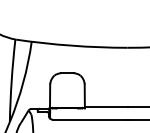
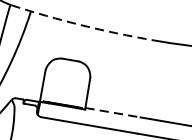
arc: (71, 45) -> (81, 25), solid -> dashed
line: (106, 107) -> (113, 113), solid -> dashed

